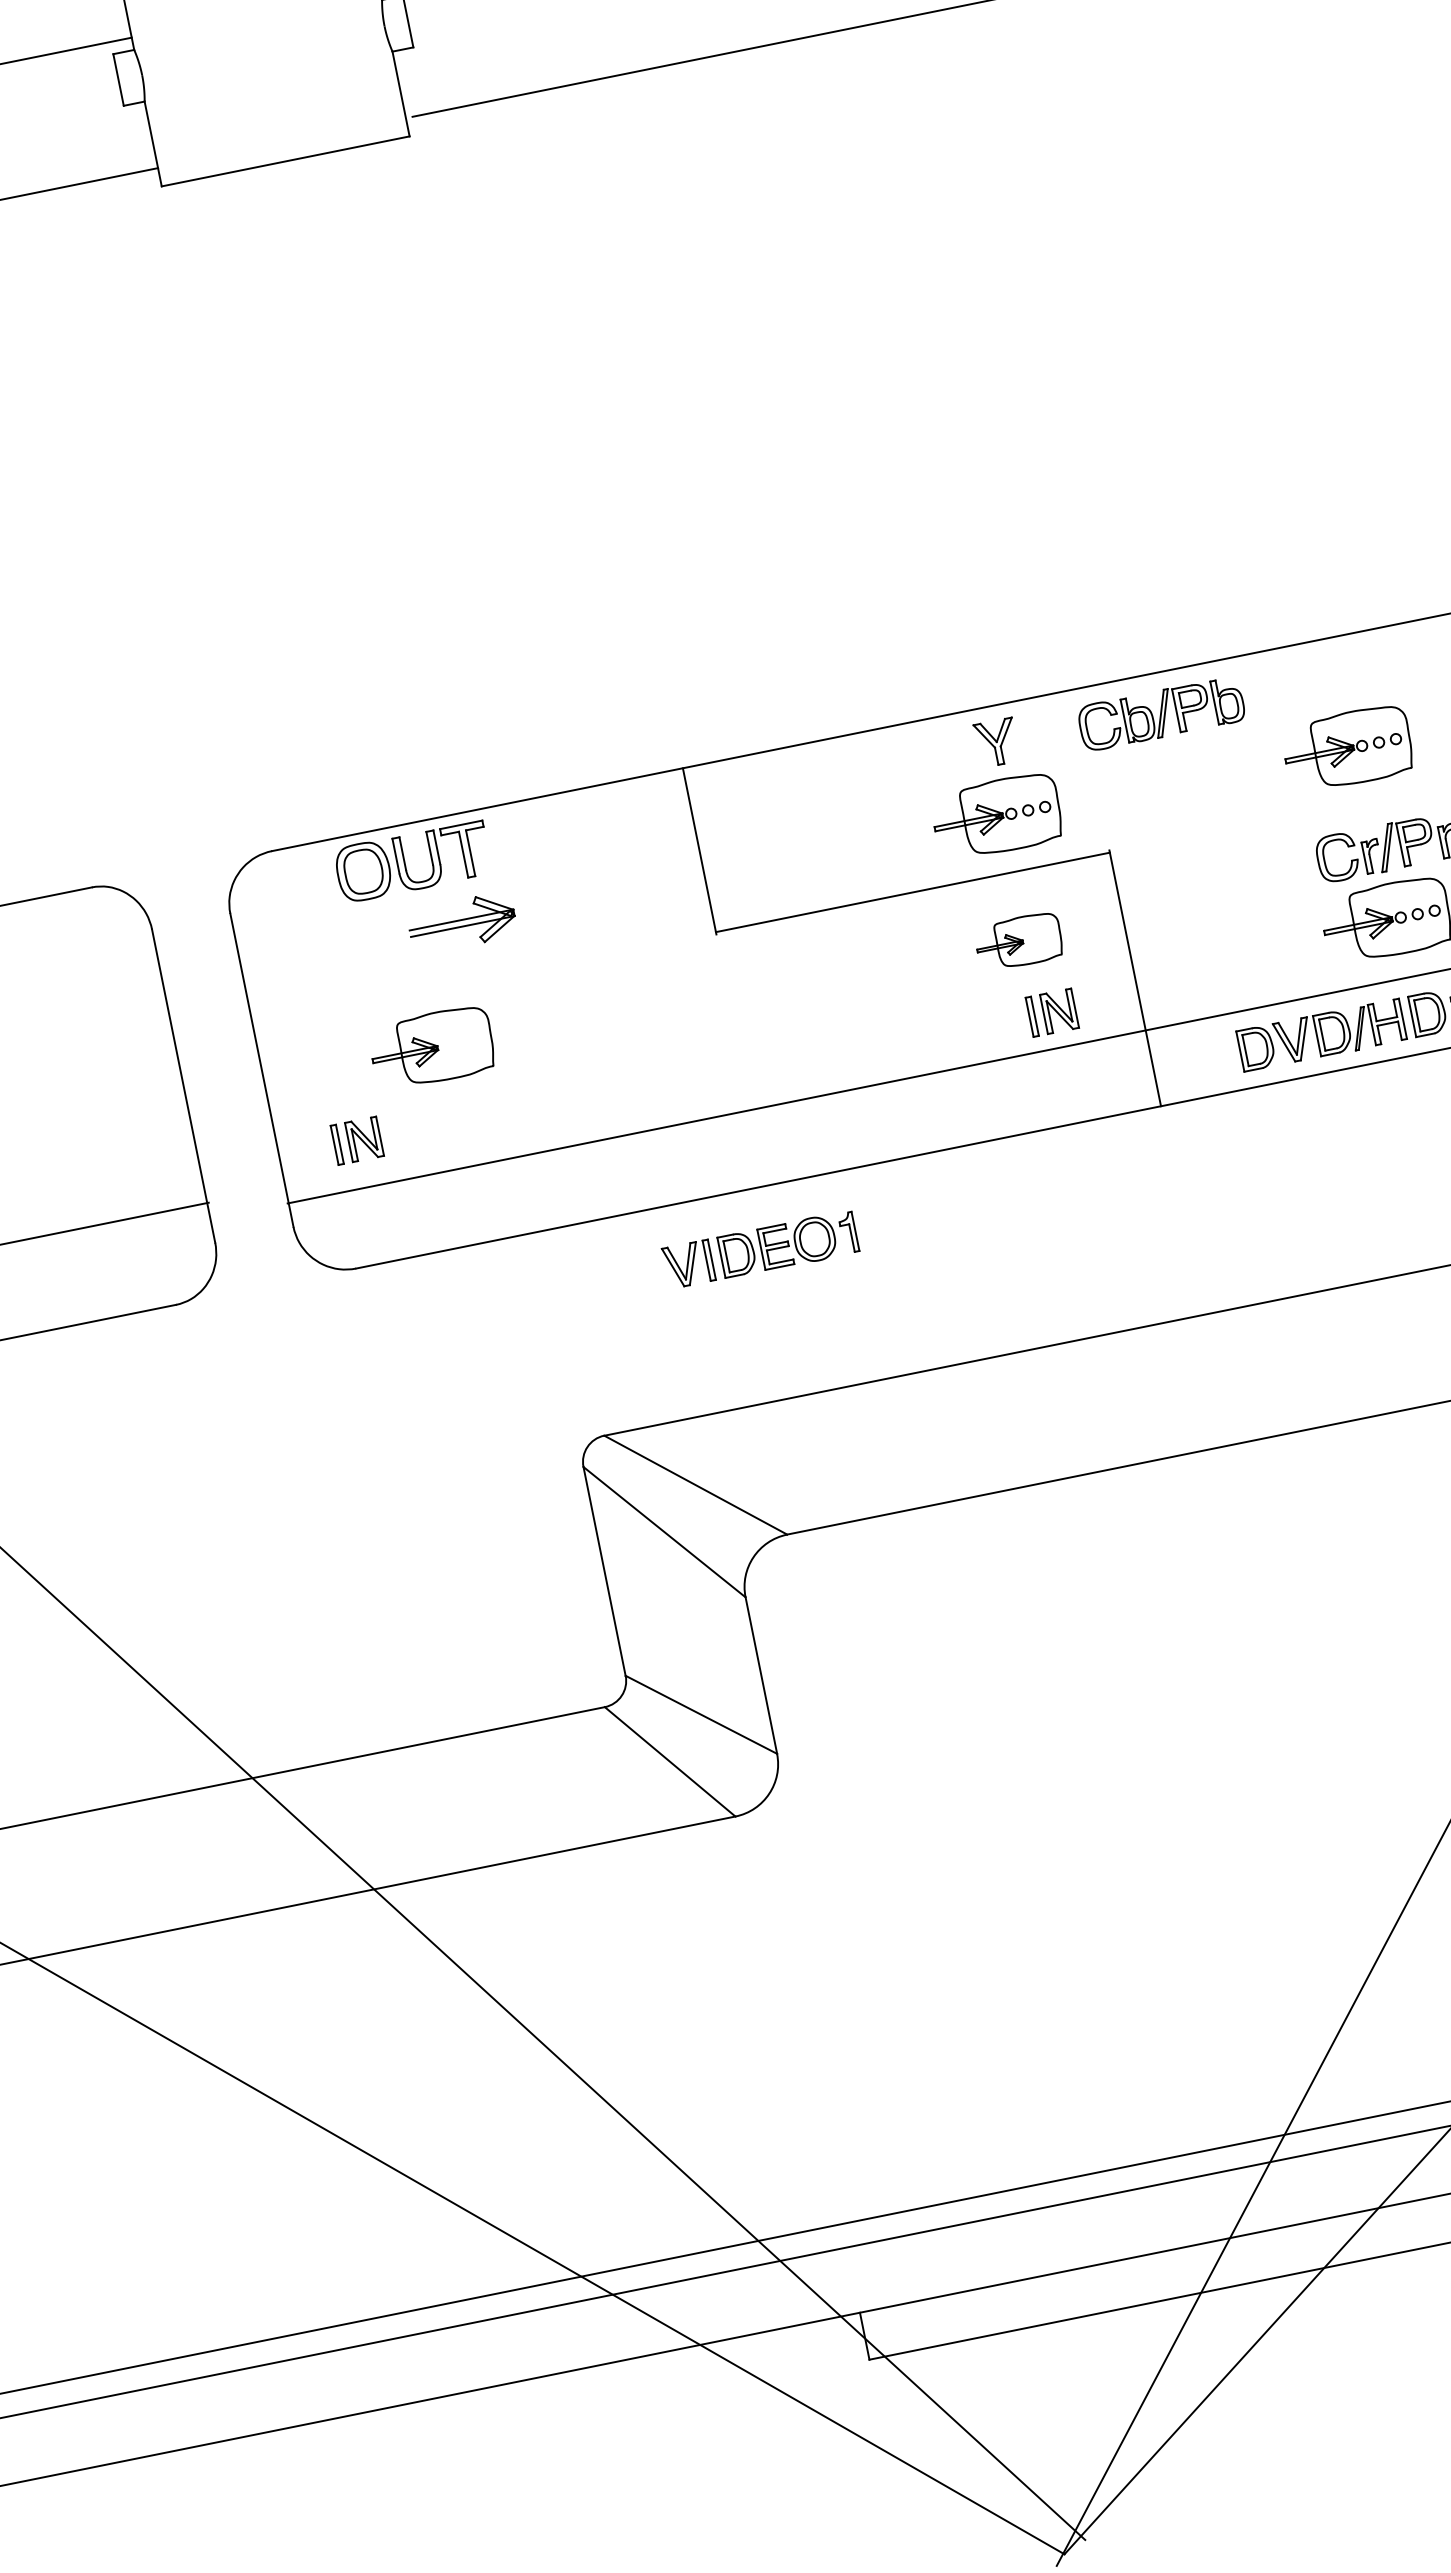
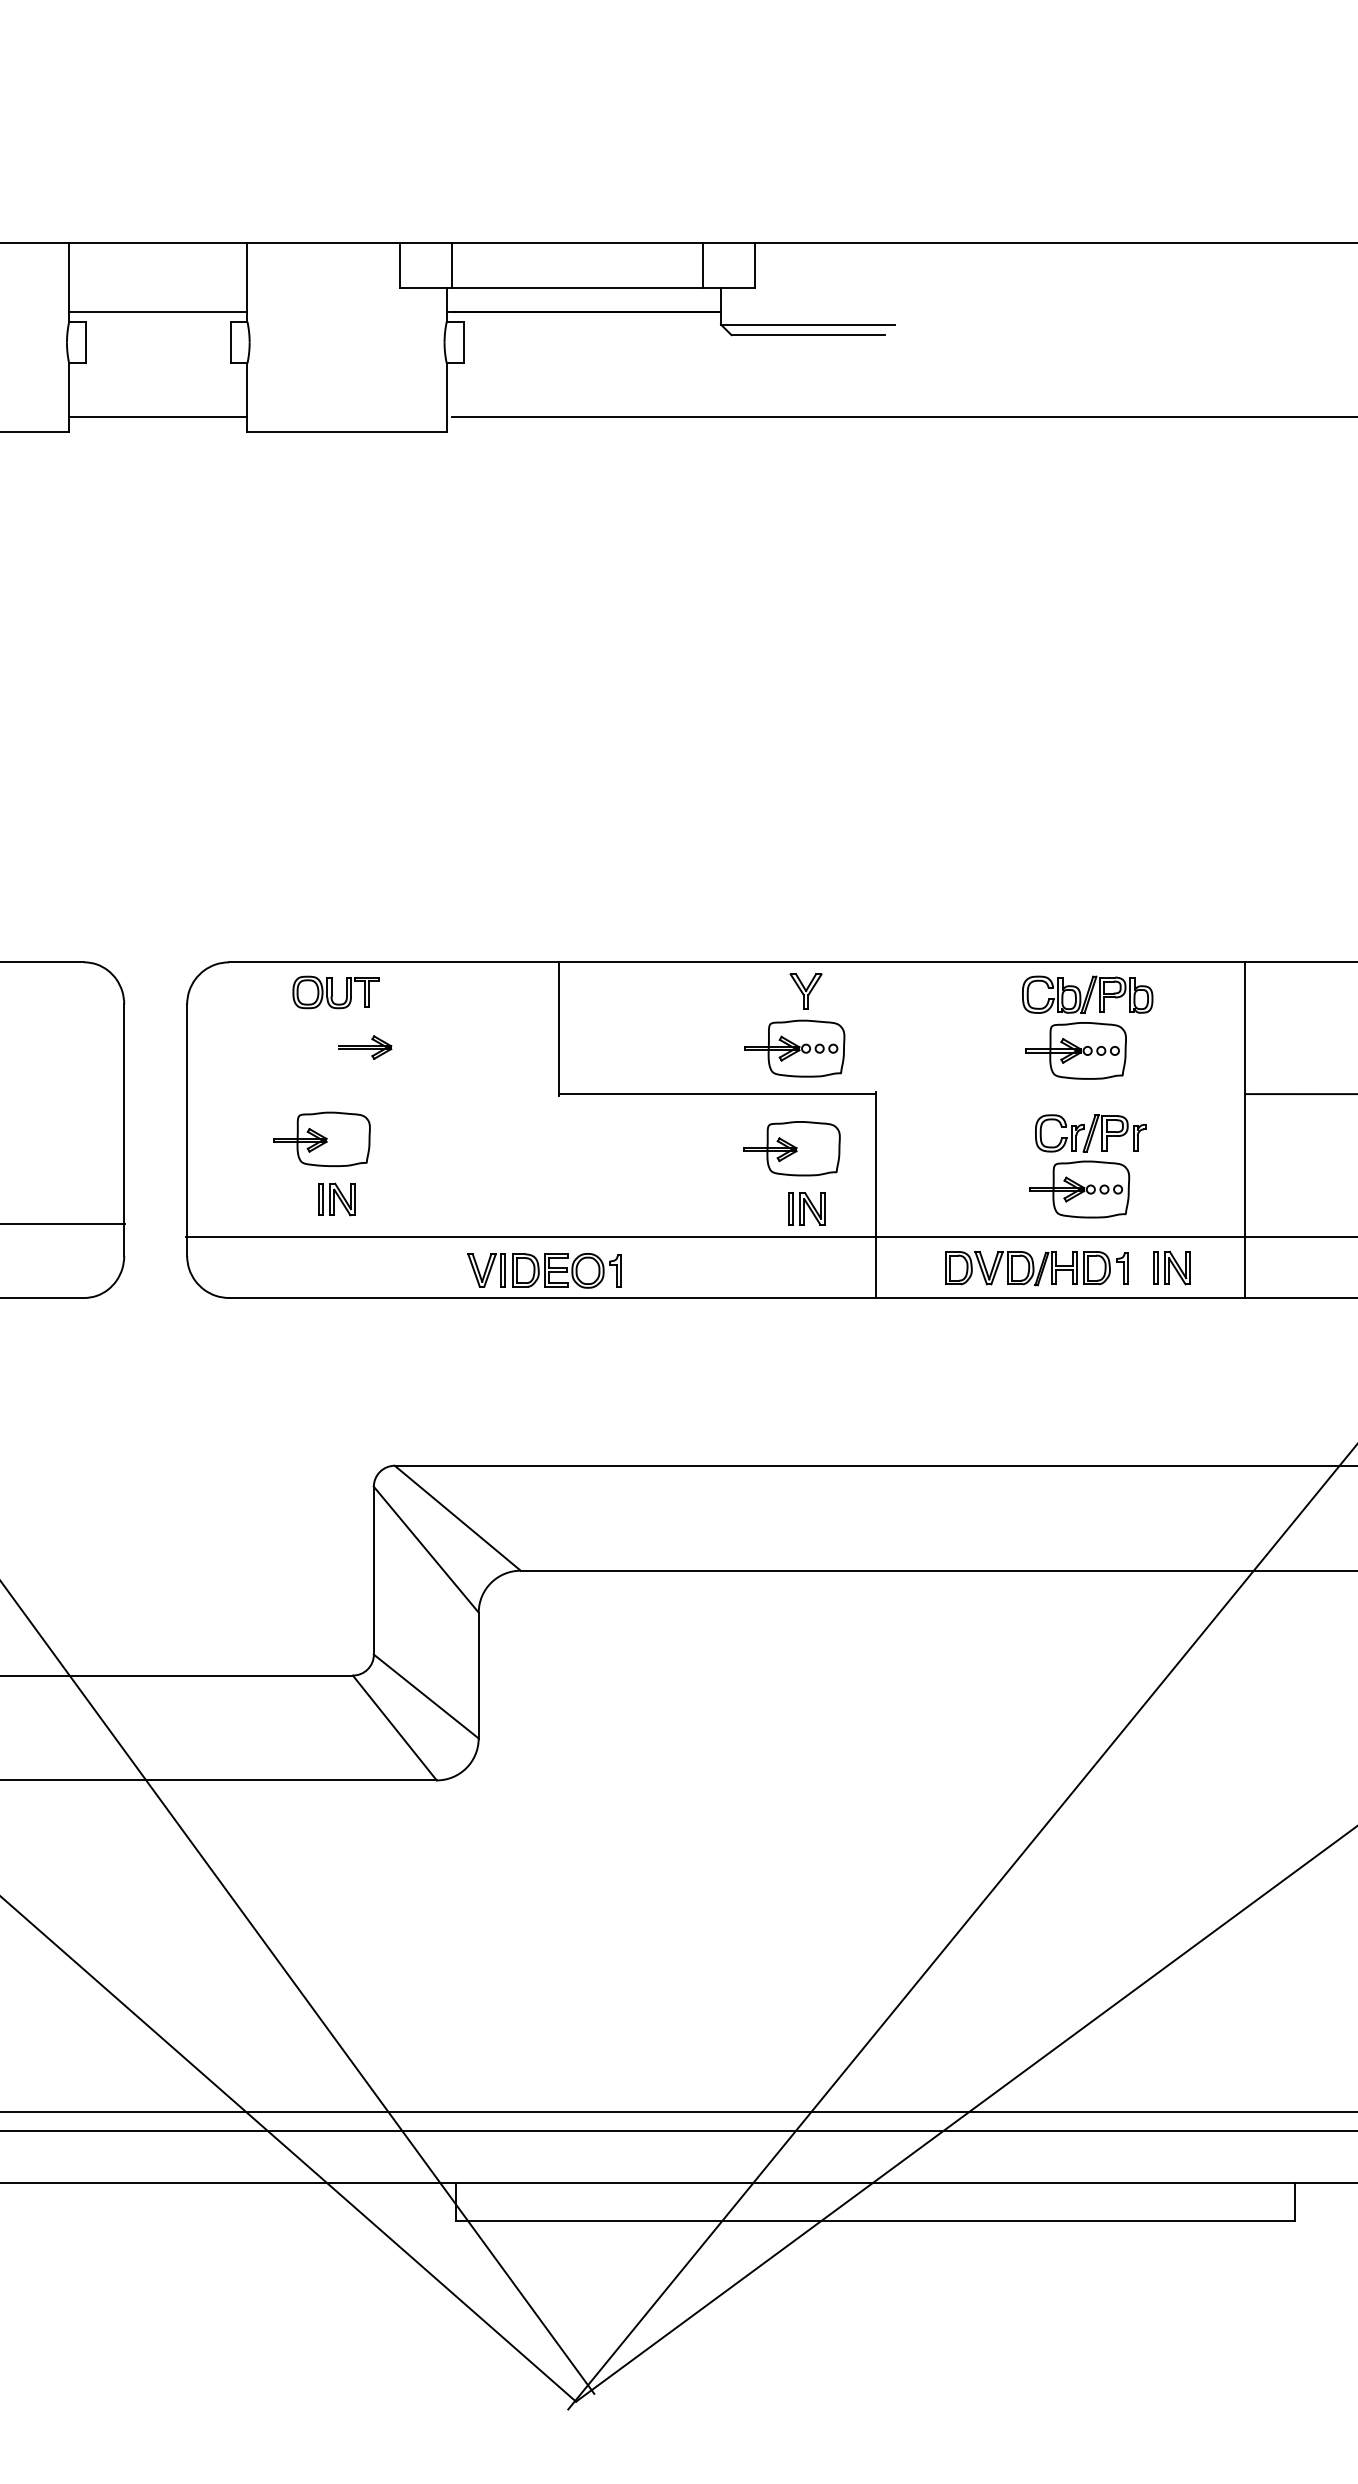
part: (1161, 713) -> (1087, 994), moved
part: (411, 861) -> (335, 992), size x0.71
part: (462, 922) -> (365, 1047), size x0.62
part: (1018, 941) -> (791, 1148), size x1.43
part: (356, 1140) -> (336, 1199), moved
part: (760, 1249) -> (544, 1270), moved

